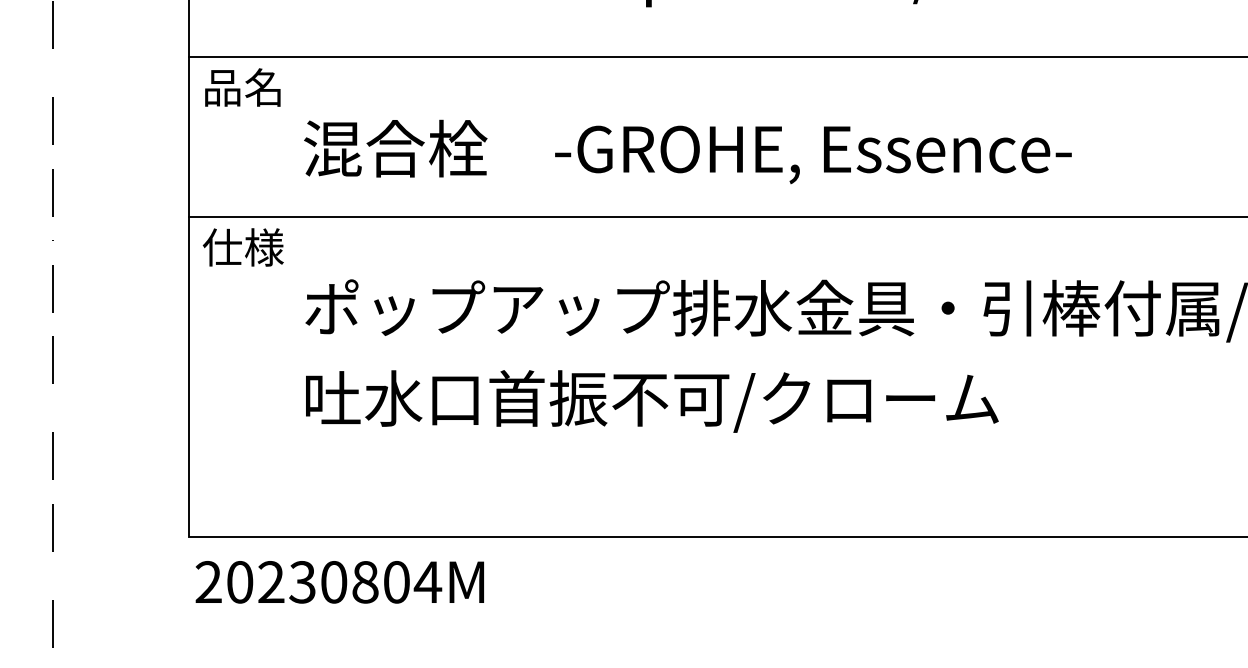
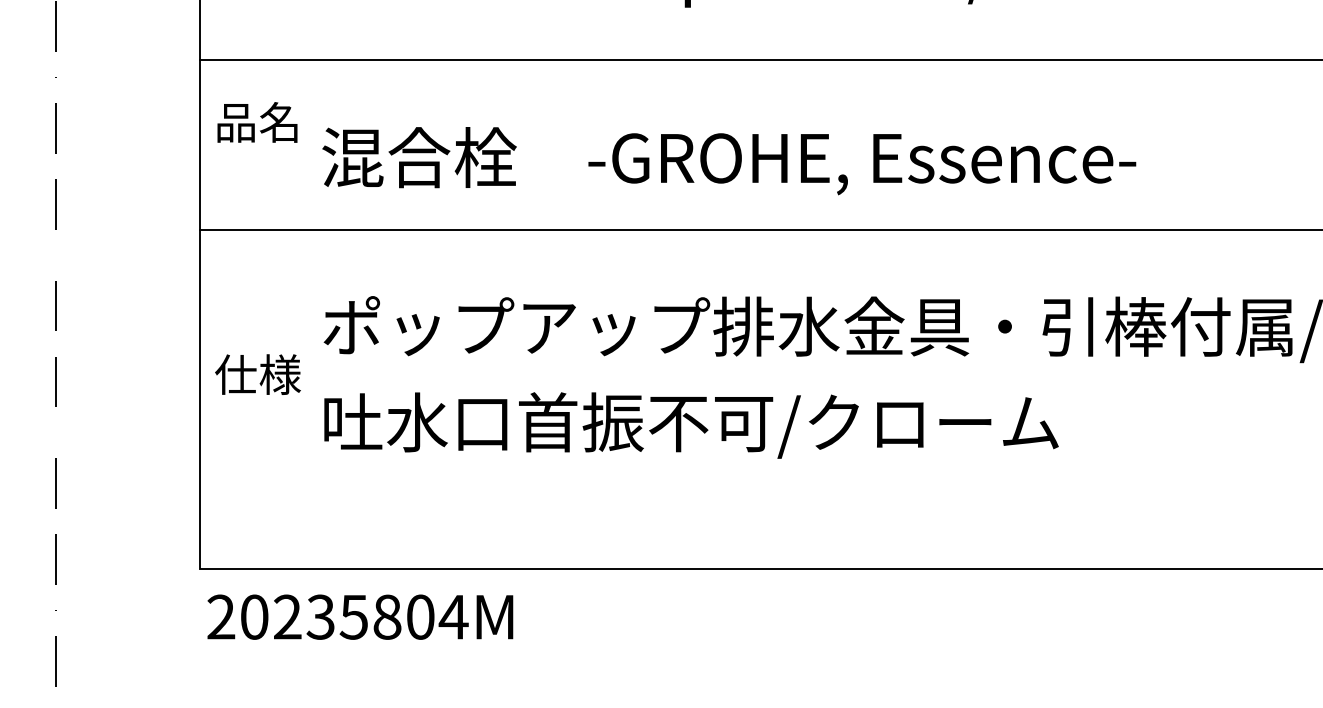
text: (242, 87) -> (257, 122), moved
text: (242, 247) -> (257, 374), moved
text: (333, 582) -> (353, 617), 20230804M -> 20235804M

